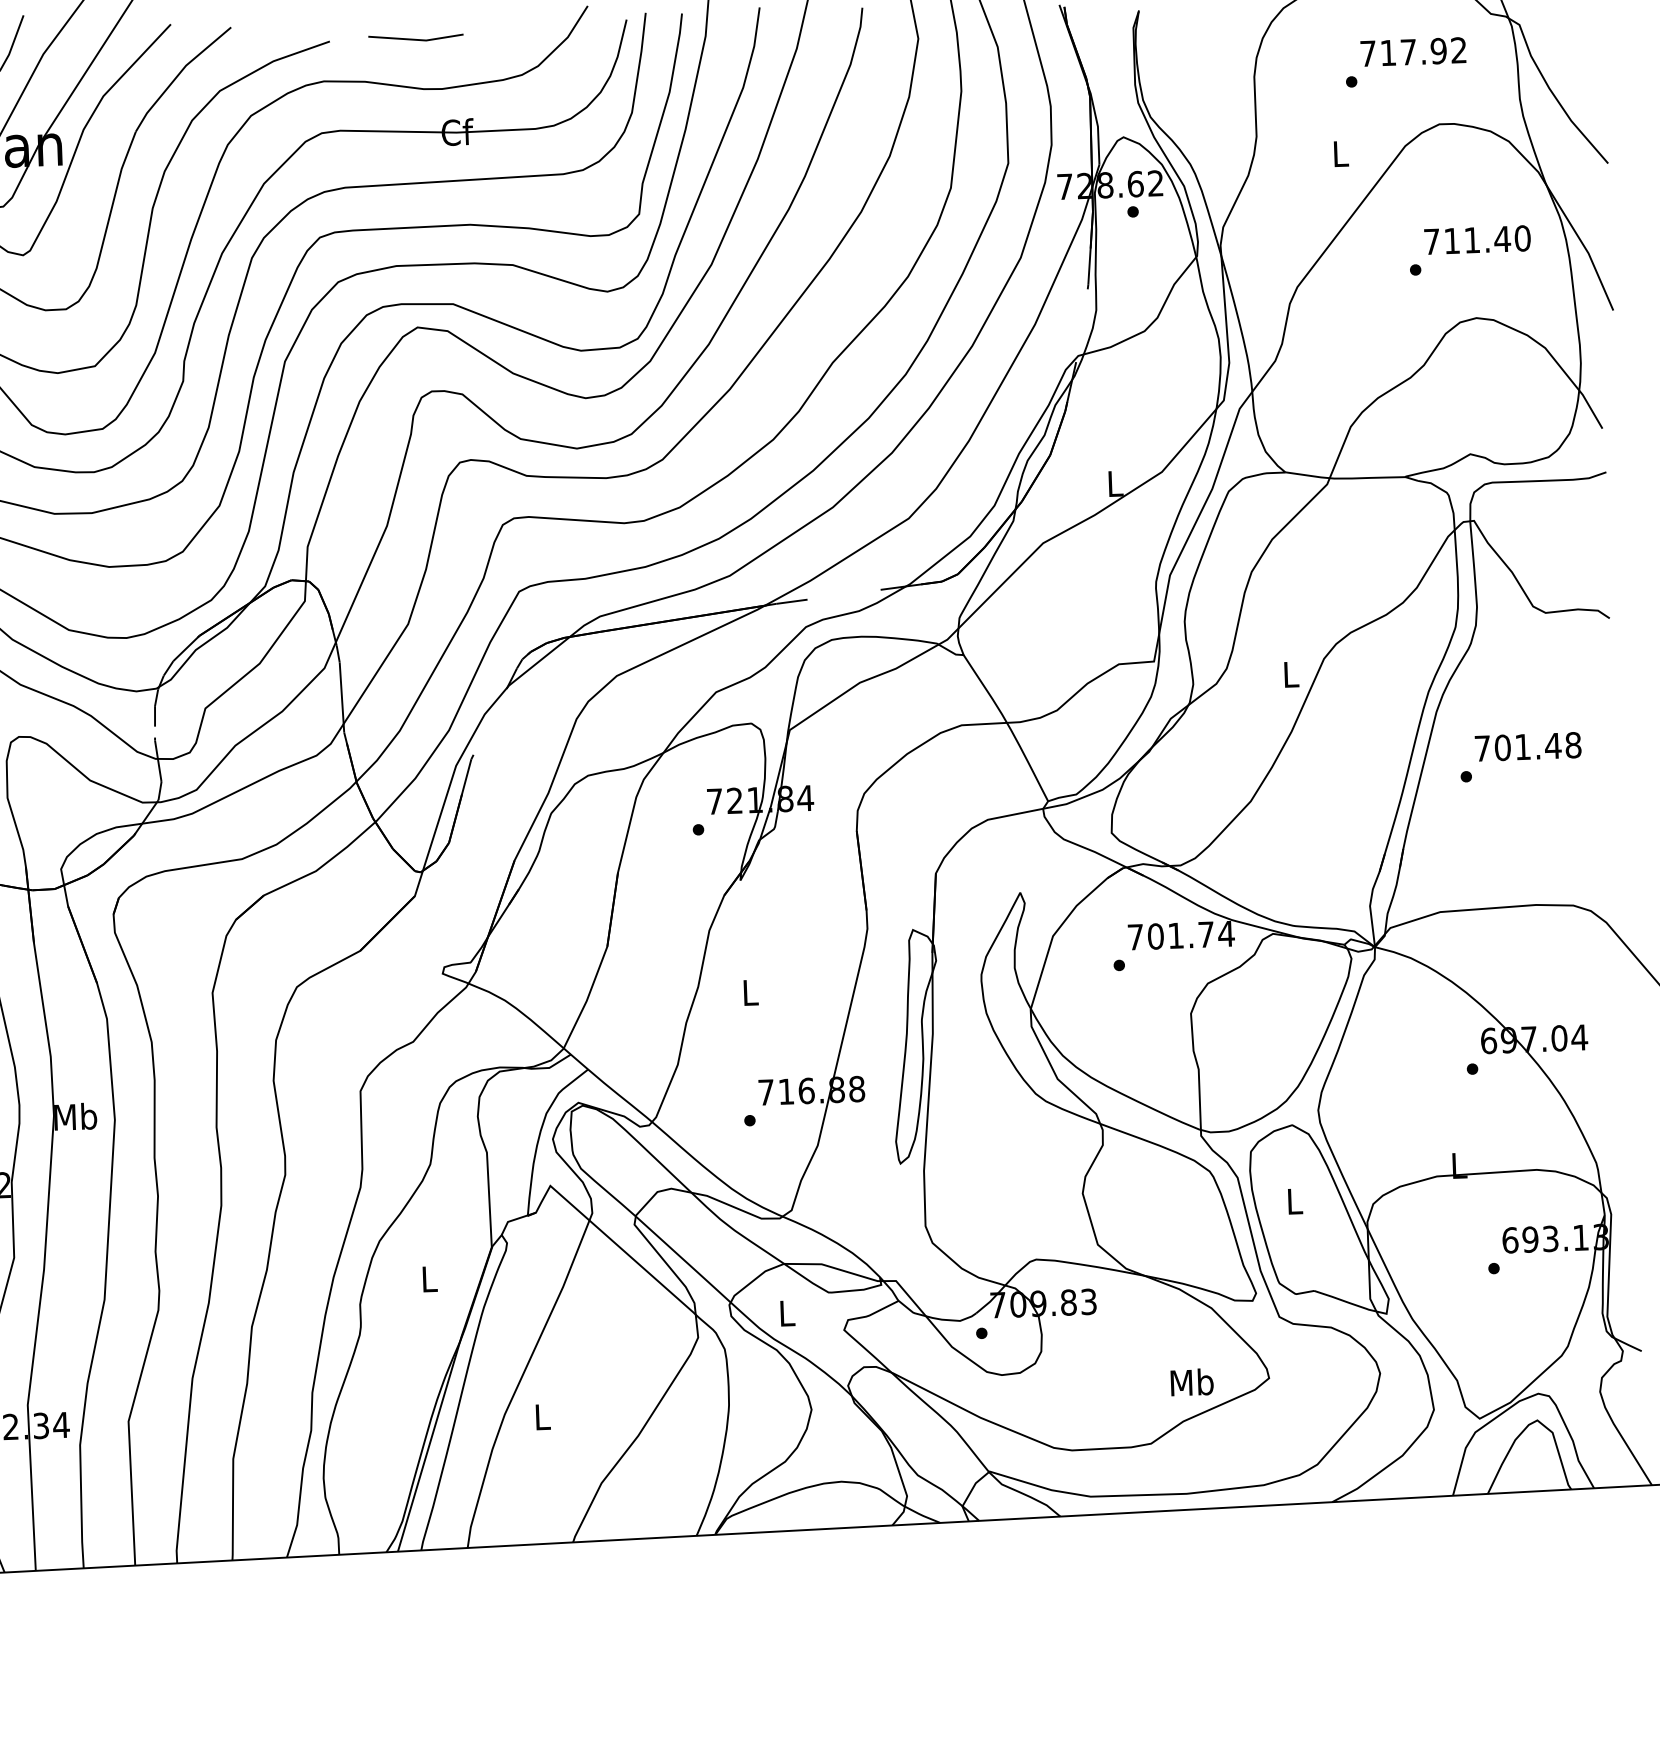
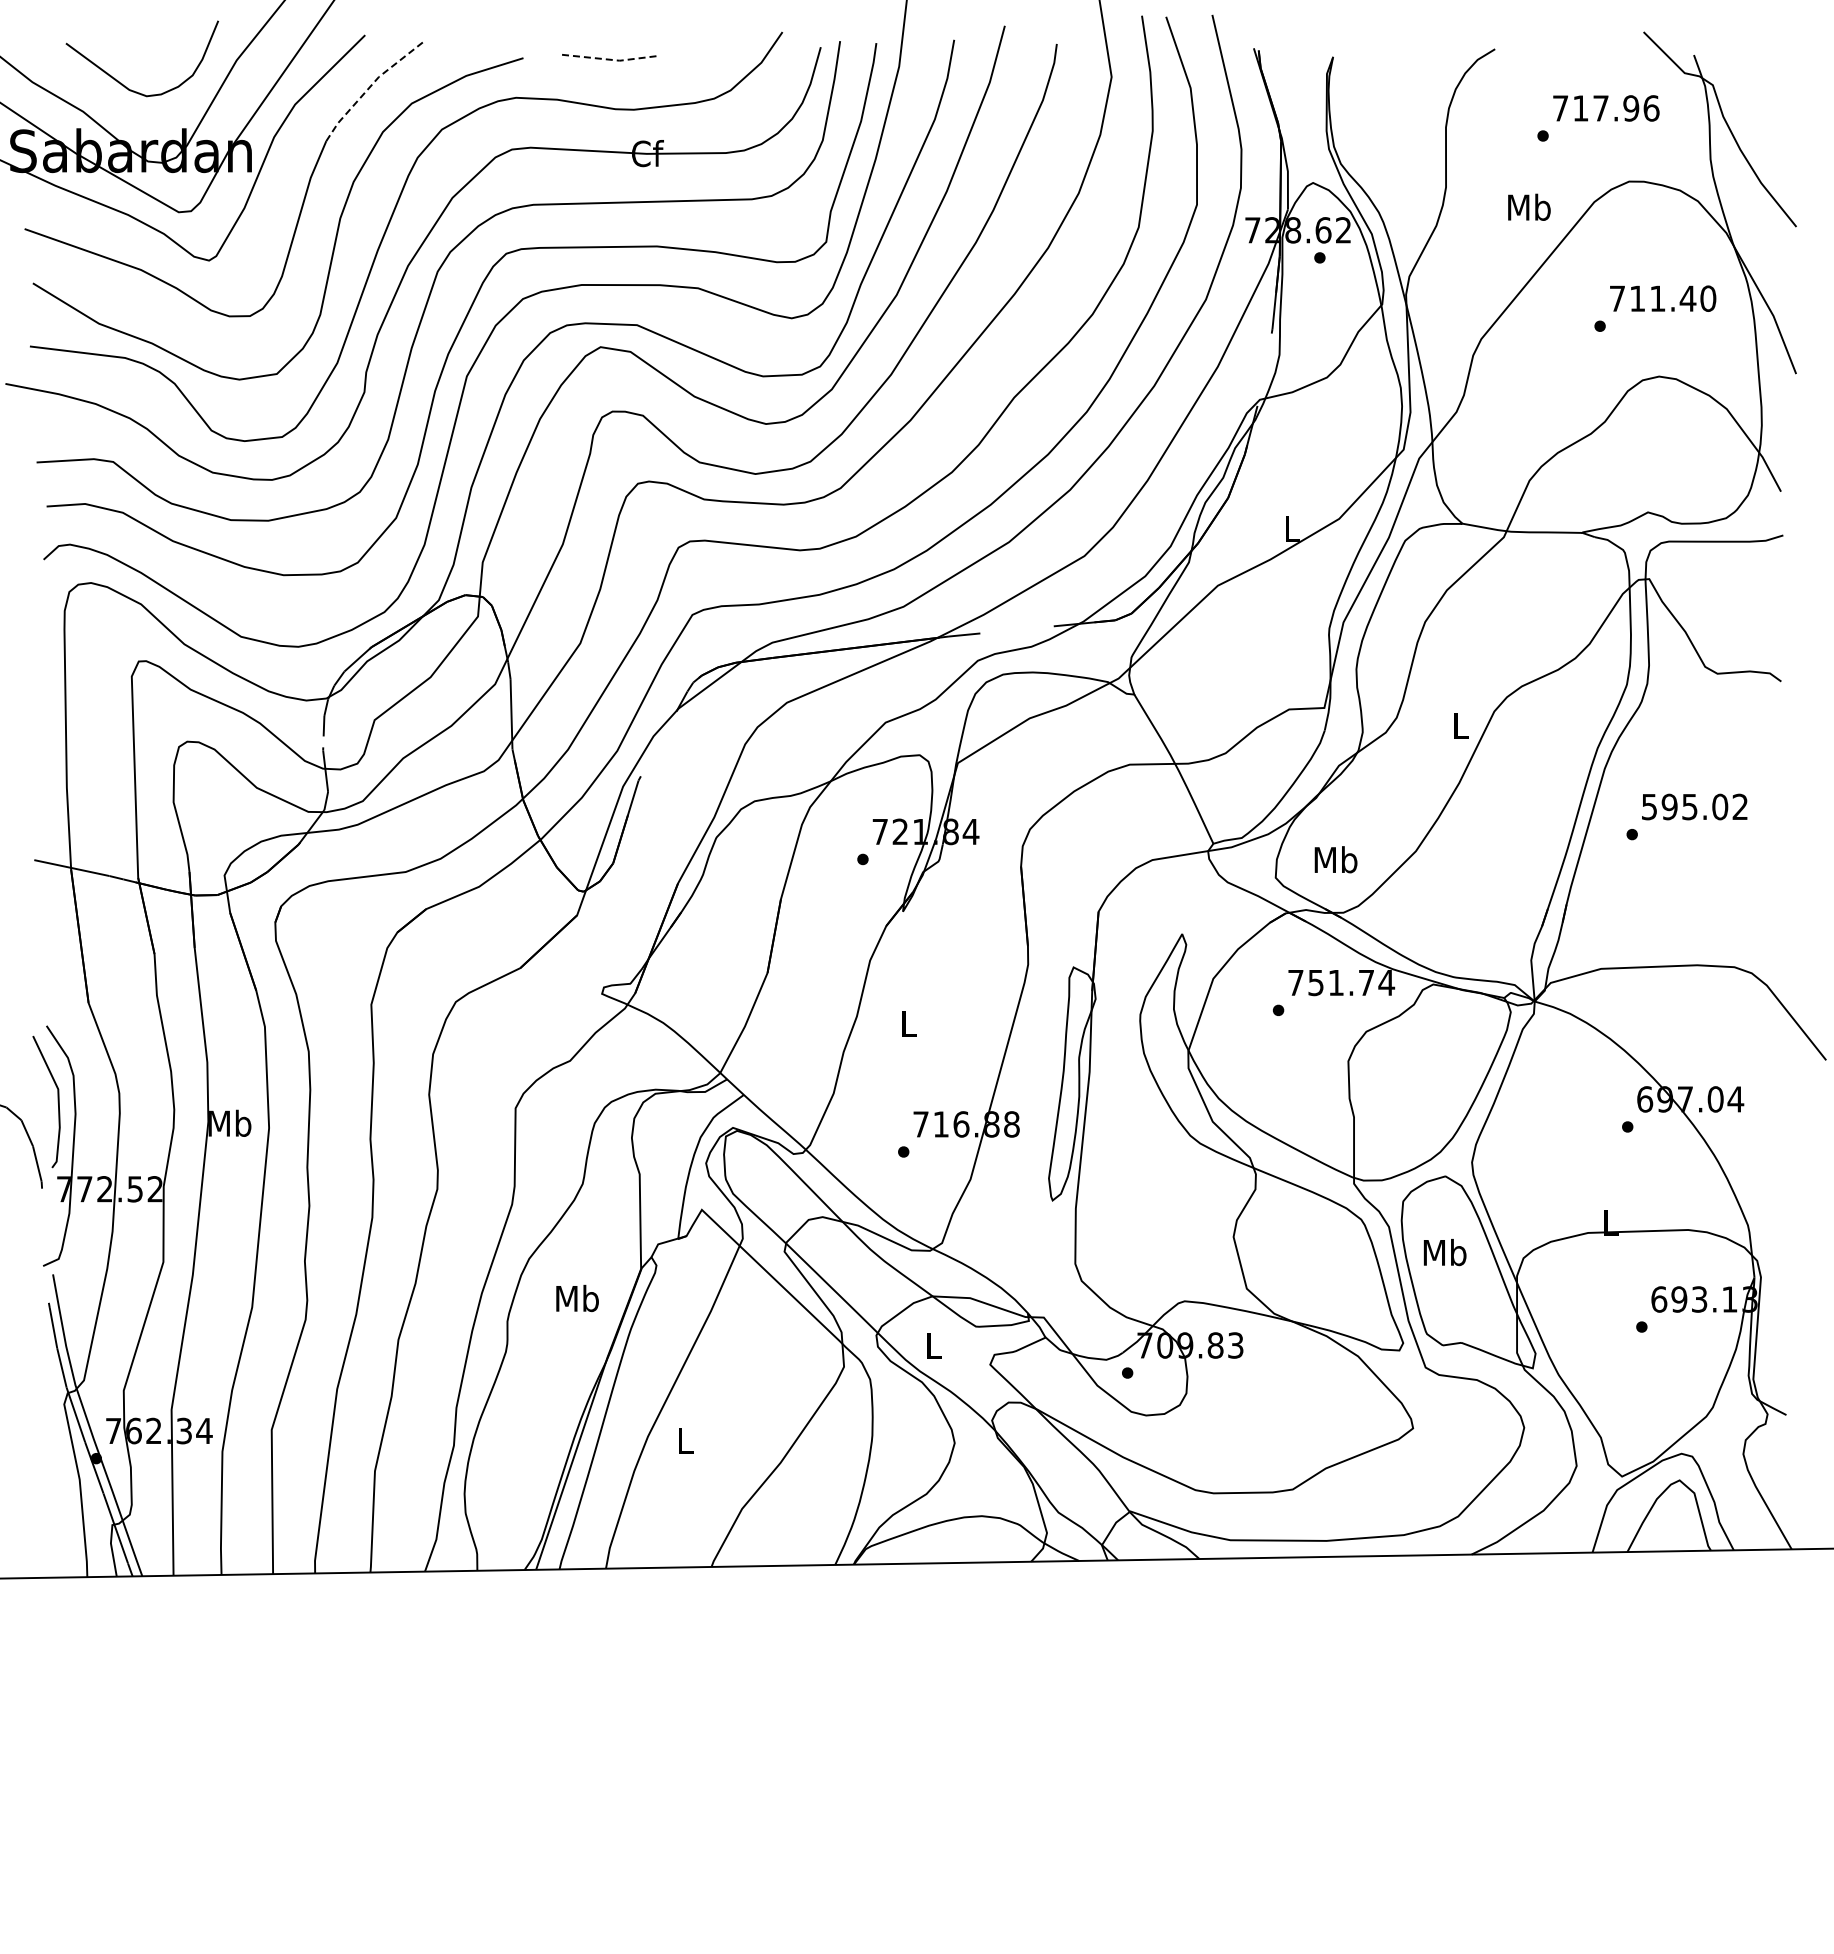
line: (416, 39) -> (610, 59), solid -> dashed
text: (1458, 50) -> (1651, 108), 717.92 -> 717.96
line: (179, 74) -> (371, 85), solid -> dashed
text: (1340, 152) -> (1529, 206), L -> Mb
text: (1528, 746) -> (1695, 806), 701.48 -> 595.02
text: (1156, 936) -> (1316, 982), 701.74 -> 751.74
text: (1294, 1201) -> (1444, 1252), L -> Mb
text: (429, 1279) -> (577, 1298), L -> Mb
text: (1191, 1382) -> (1335, 859), moved

